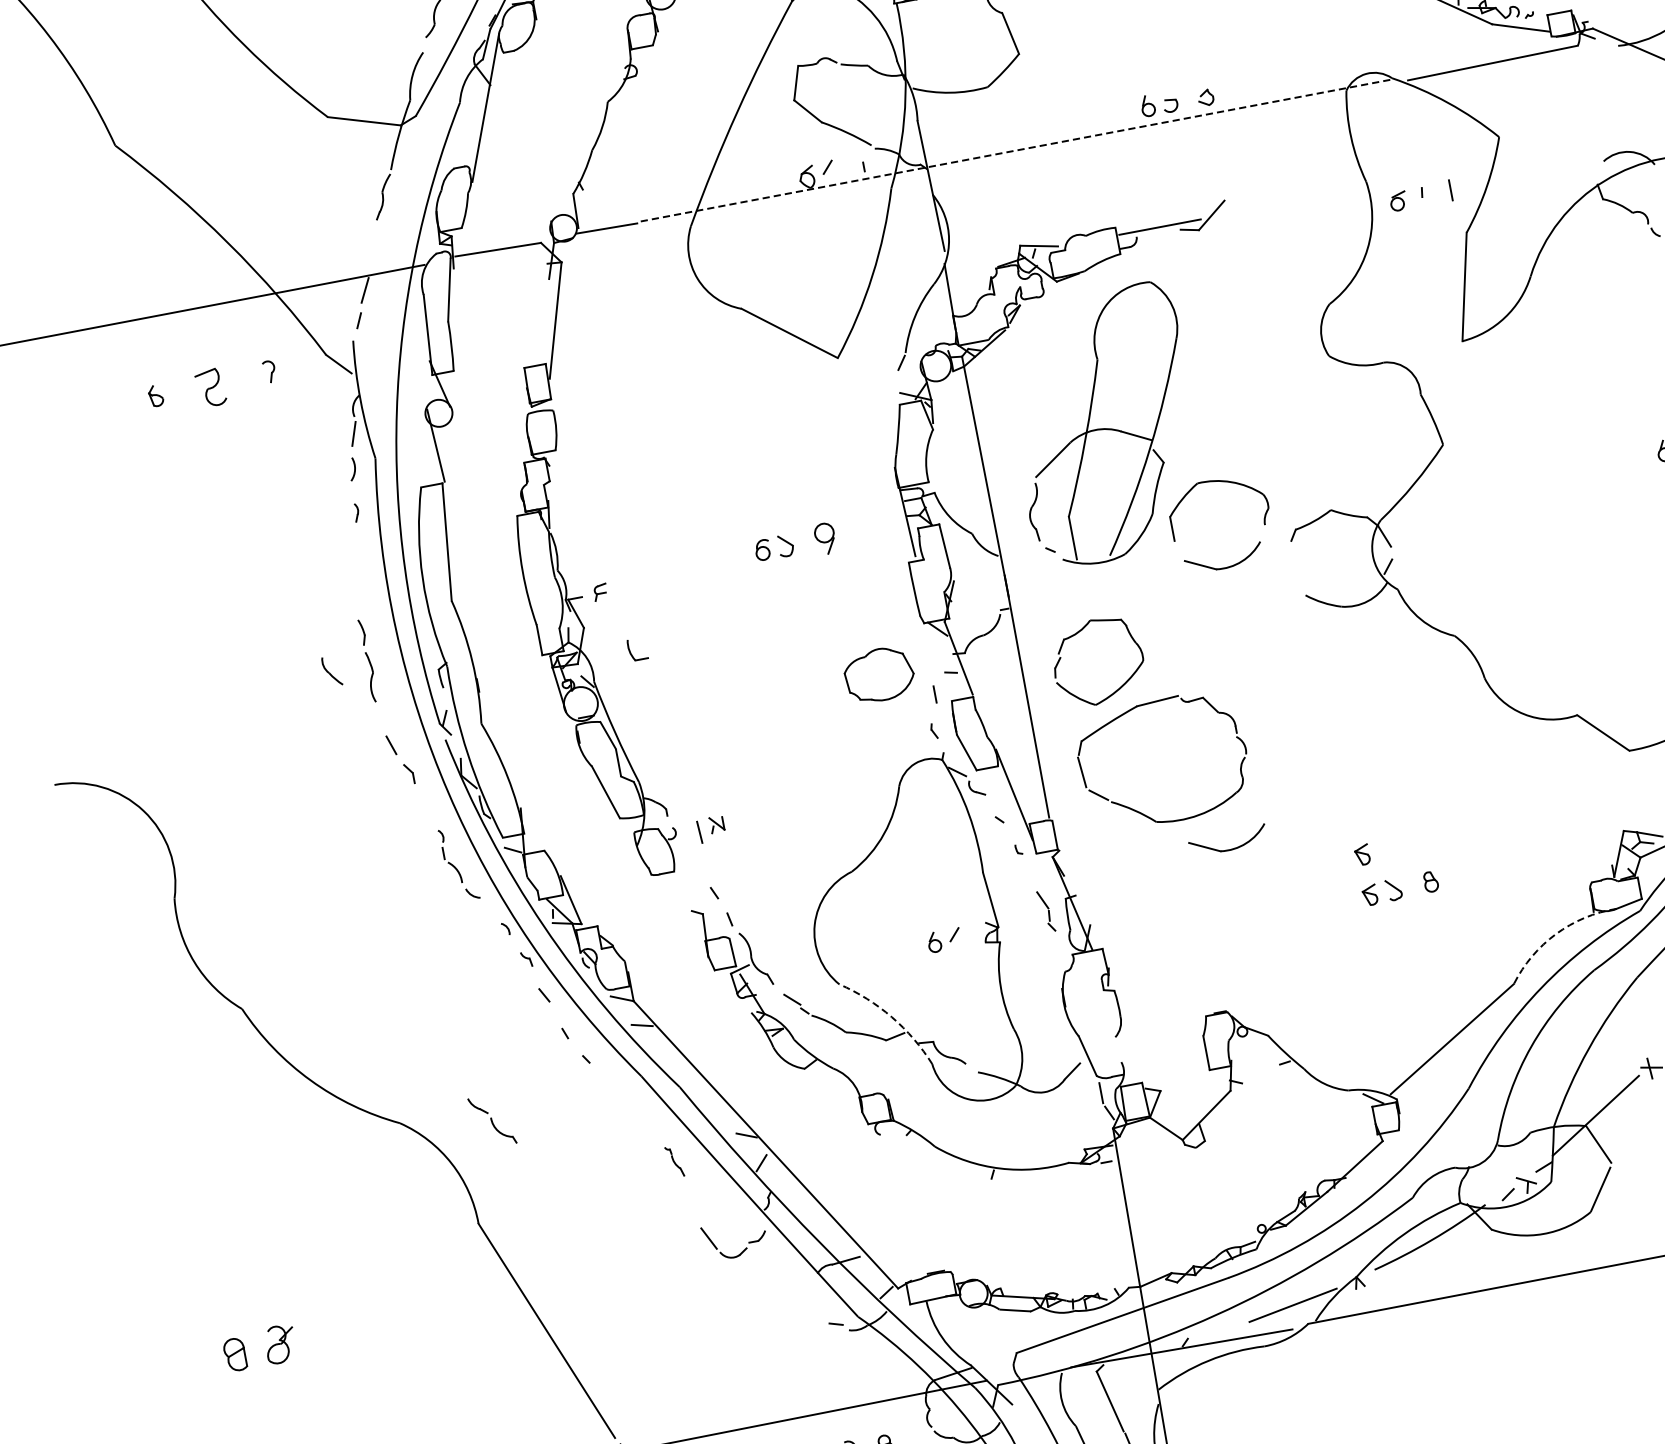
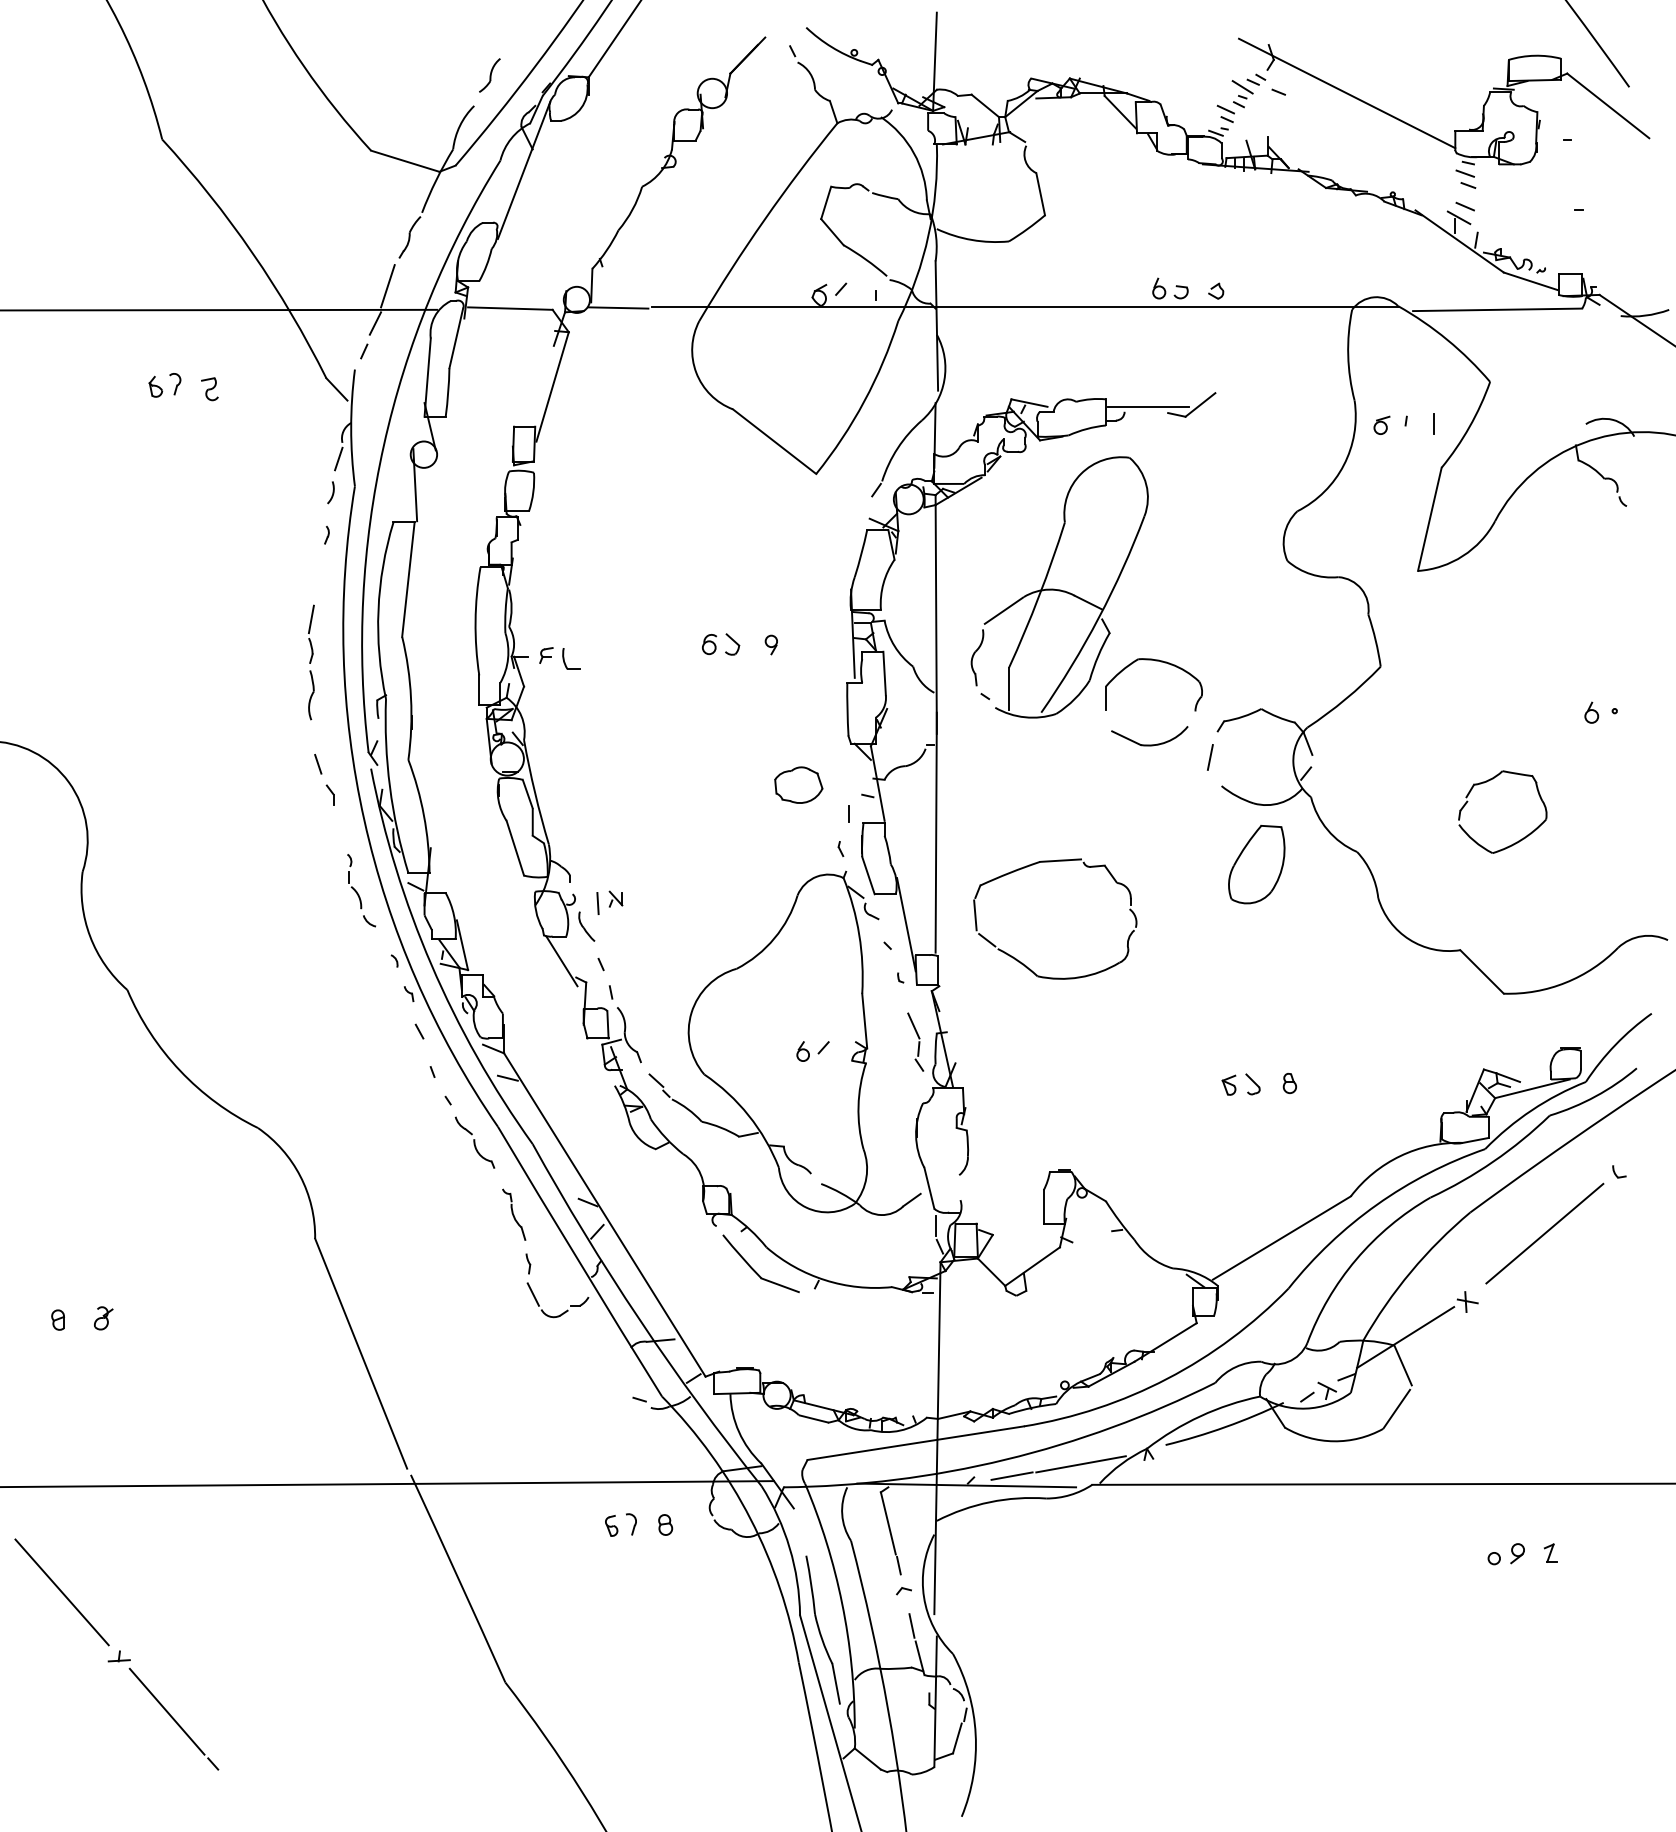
line: (1016, 150) -> (1025, 307), dashed -> solid
line: (370, 250) -> (387, 286), added
part: (270, 372) -> (175, 384), moved
part: (210, 388) -> (209, 389), size x0.62
part: (824, 538) -> (770, 644), size x0.62
line: (1287, 568) -> (1209, 757), added
line: (356, 600) -> (310, 619), added
part: (1078, 633) -> (1489, 781), moved
part: (630, 650) -> (564, 658), moved
part: (1355, 667) -> (1256, 864), added
part: (331, 671) -> (586, 926), moved
part: (879, 674) -> (798, 784), size x0.71
part: (1229, 849) -> (1102, 1015), removed
part: (1361, 854) -> (1228, 1044), removed
line: (673, 897) -> (561, 961), added
part: (1045, 910) -> (915, 1041), size x1.43
arc: (1556, 934) -> (1400, 1156), dashed -> solid
arc: (891, 1017) -> (748, 1115), dashed -> solid
part: (491, 1120) -> (474, 1142), moved
part: (674, 1161) -> (514, 1214), size x1.67
part: (927, 1171) -> (754, 1269), added
part: (698, 1208) -> (528, 1263), added
line: (1225, 1329) -> (1011, 1475), added
part: (280, 1344) -> (103, 1318), size x0.62
part: (234, 1354) -> (57, 1319), size x0.62

